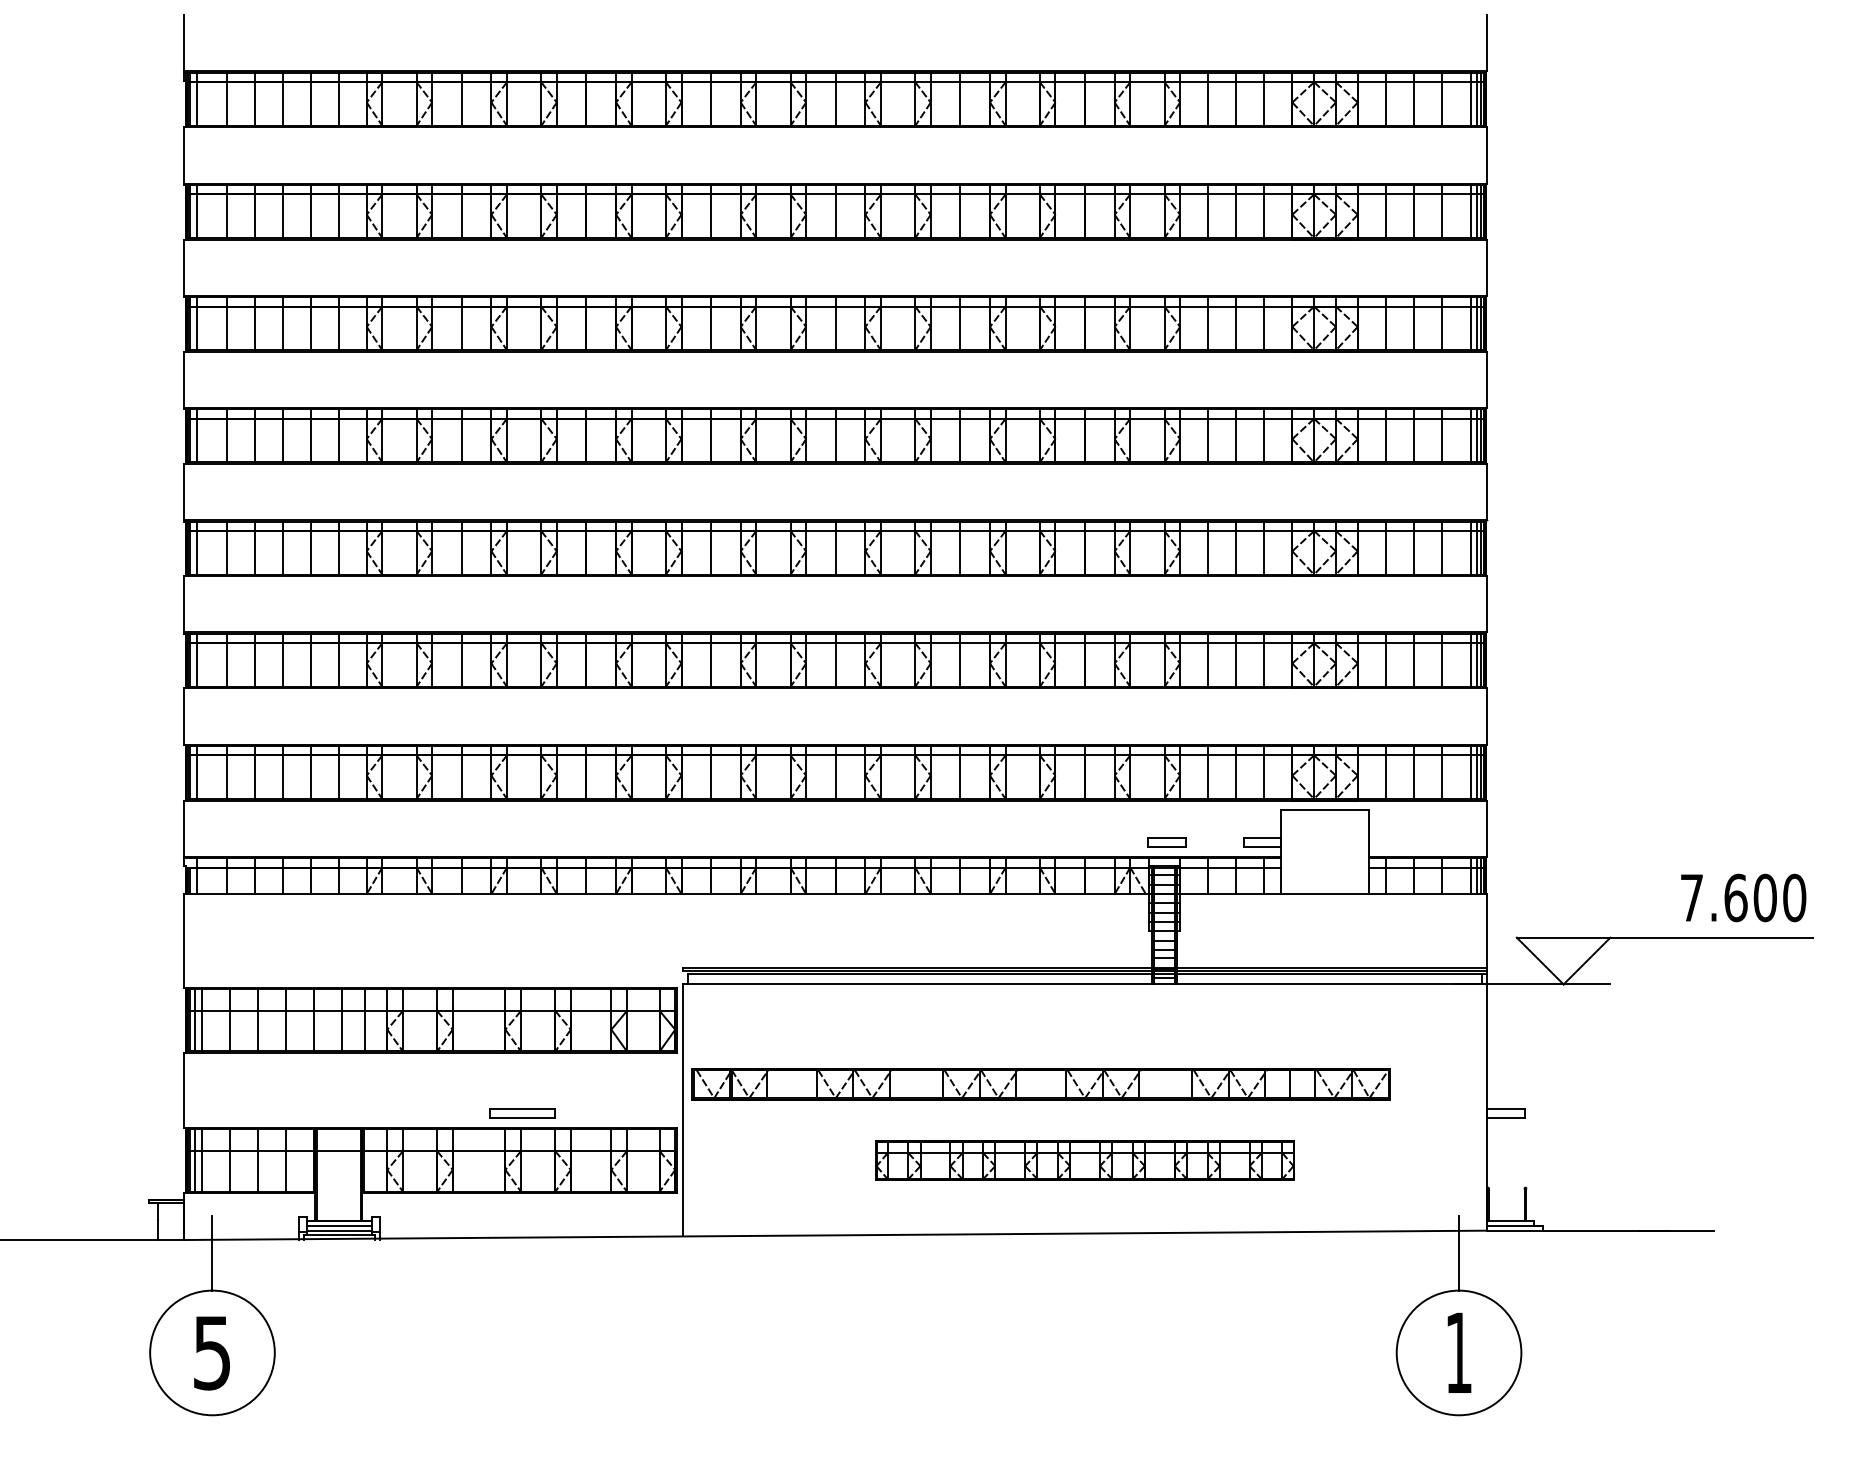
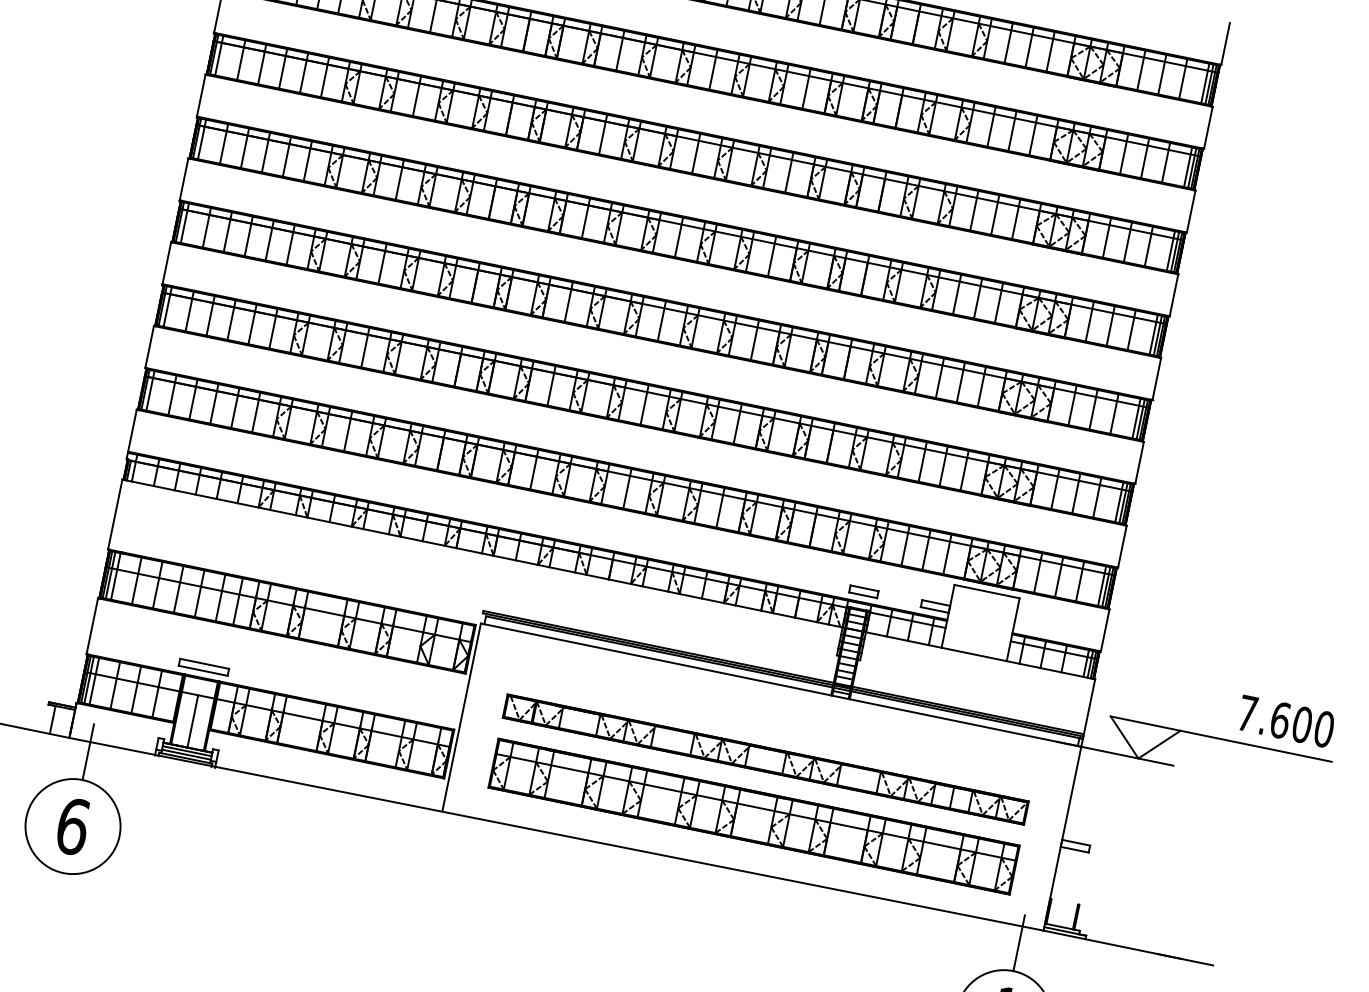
part: (1040, 1084) -> (765, 759), moved
part: (522, 1113) -> (203, 667), moved
part: (1084, 1160) -> (753, 816), size x1.67
line: (338, 1186) -> (192, 721), added
text: (212, 1352) -> (73, 826), 5 -> 6

